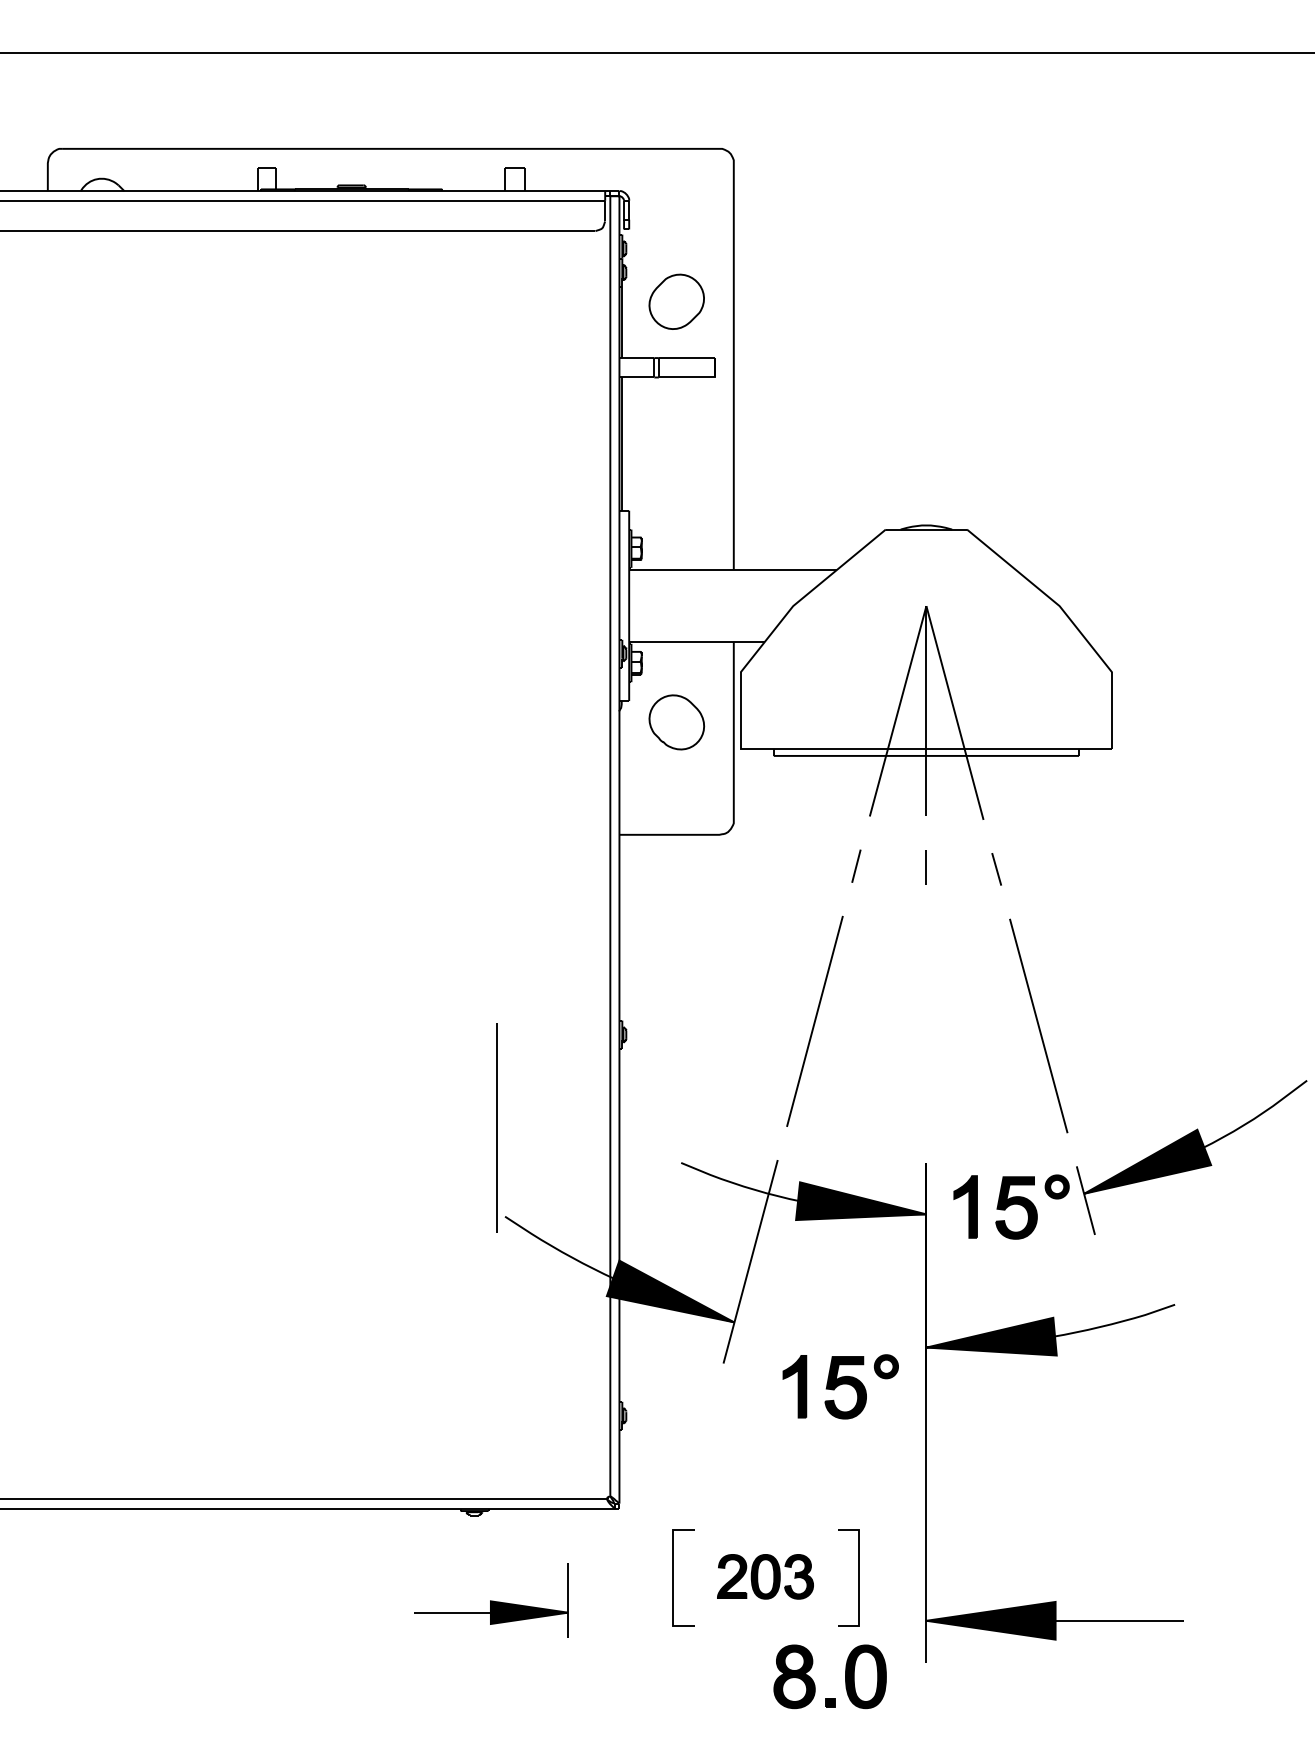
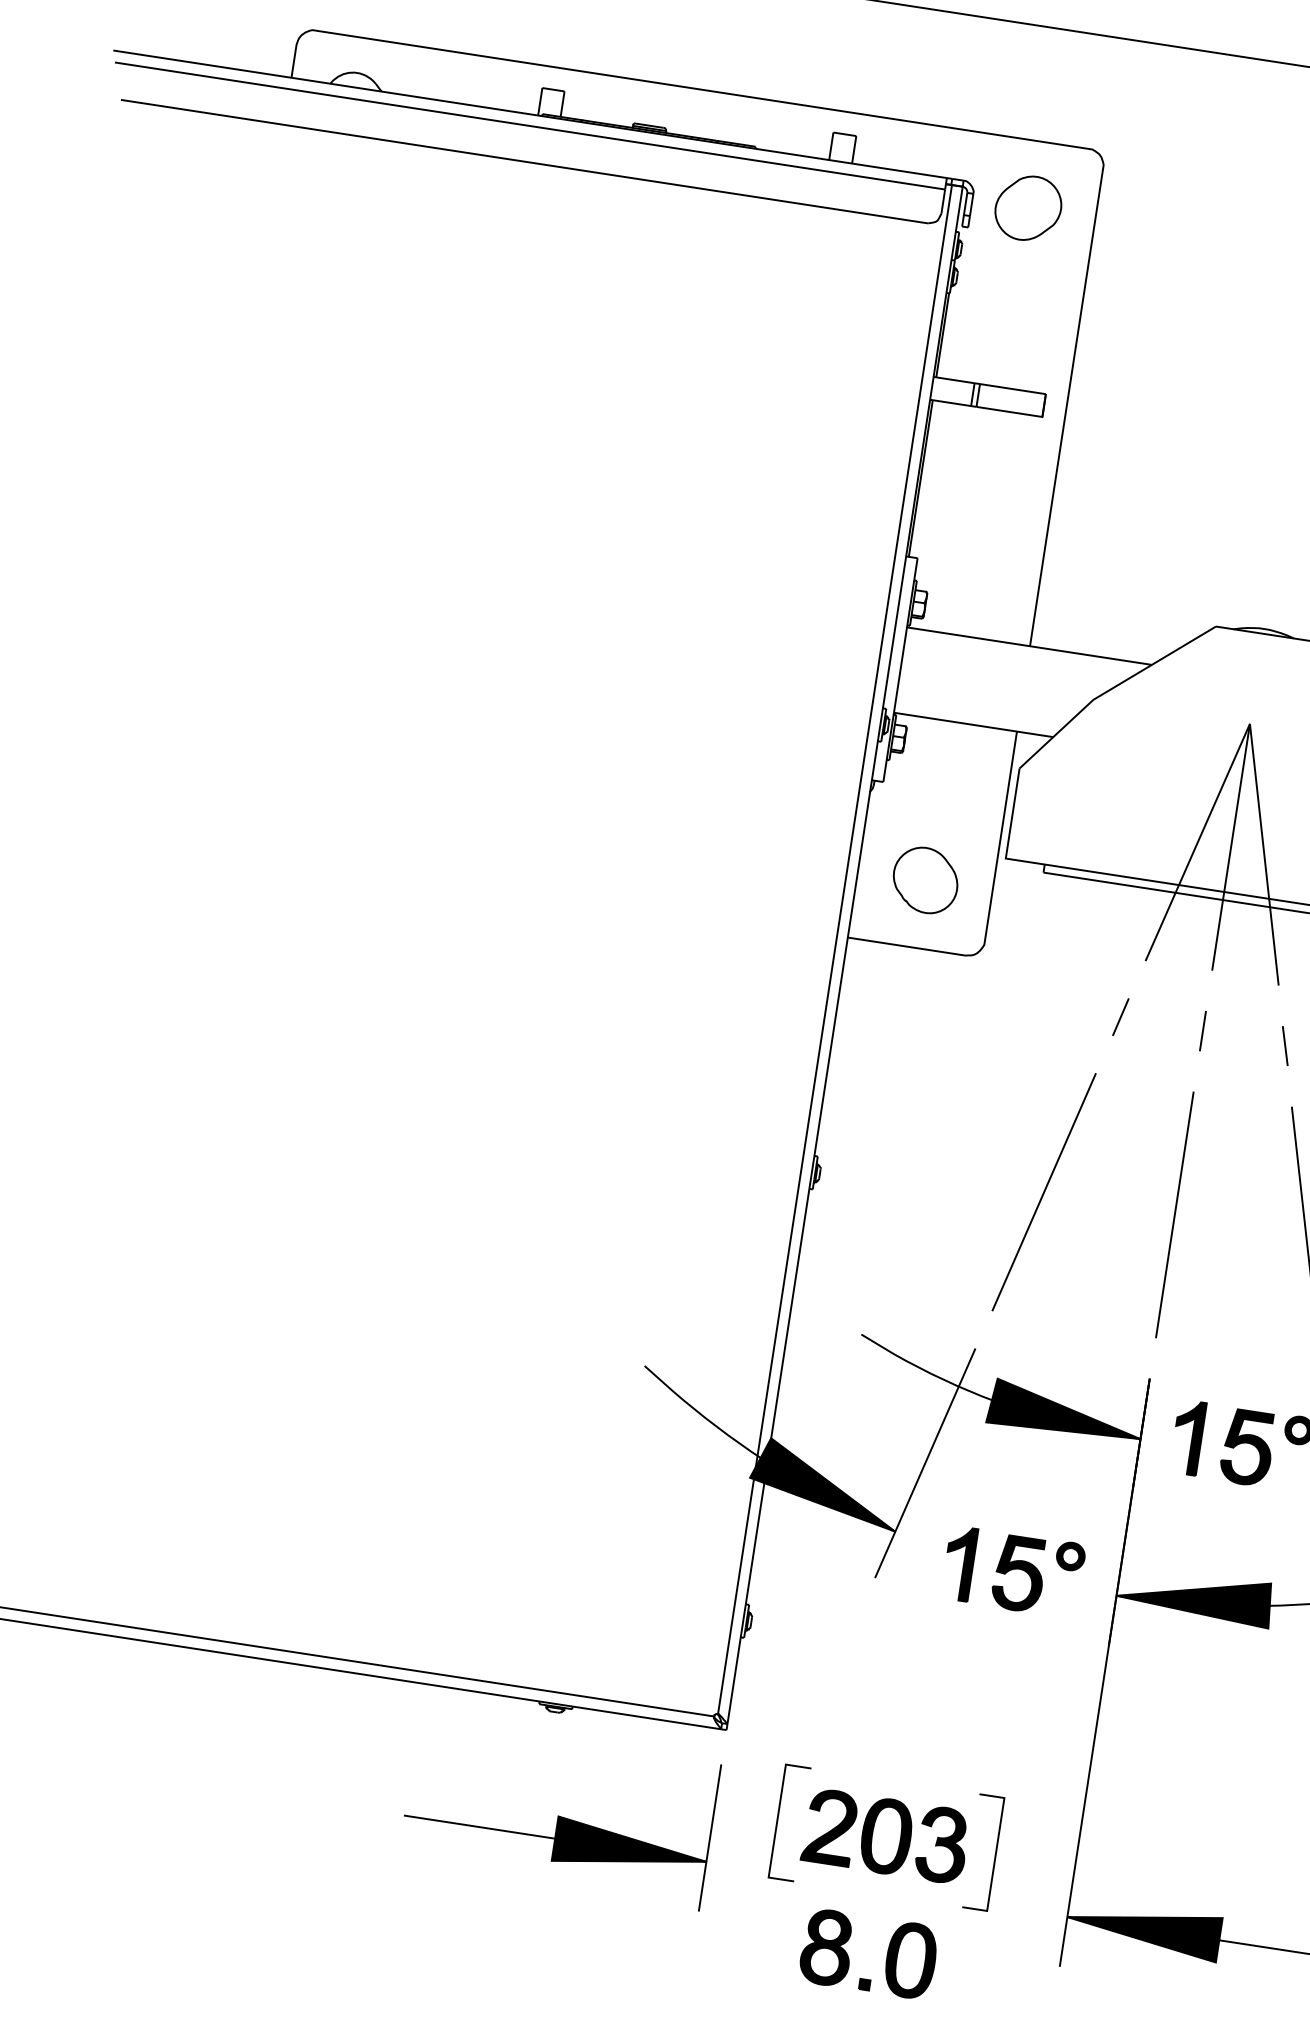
part: (676, 301) -> (1028, 207), moved
part: (676, 722) -> (925, 880), moved
line: (496, 1127) -> (1173, 1214), moved
part: (840, 1386) -> (1013, 1571), moved
part: (765, 1576) -> (886, 1836), size x1.43
part: (490, 1600) -> (558, 1814), size x1.67
part: (845, 1676) -> (886, 1956), moved

